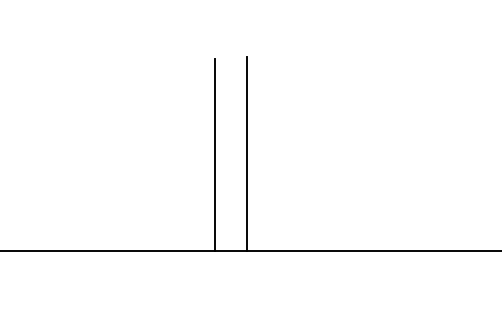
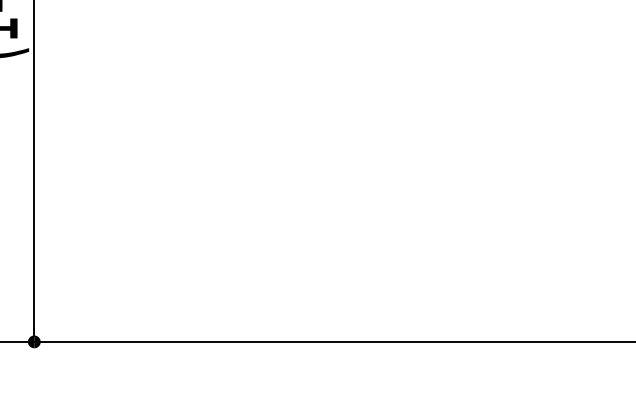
line: (246, 153) -> (399, 202), removed
line: (214, 154) -> (353, 204), removed

